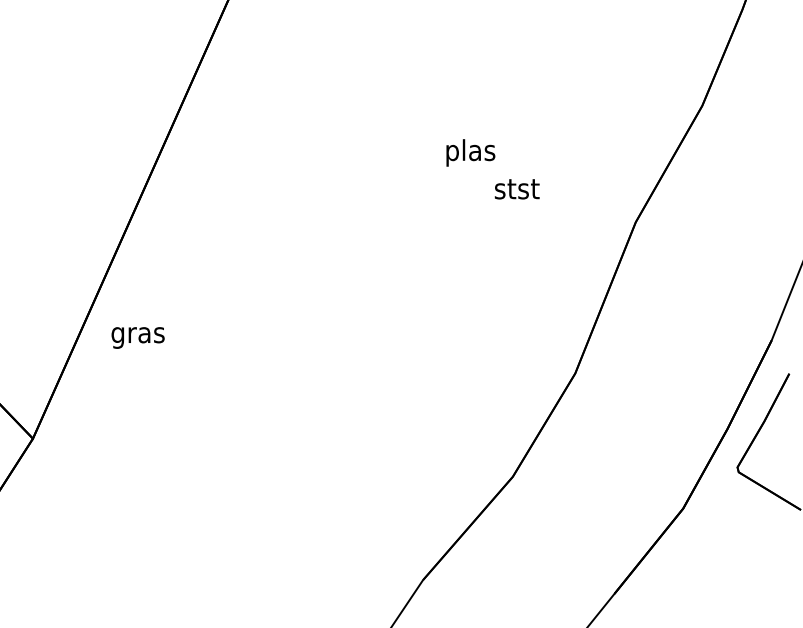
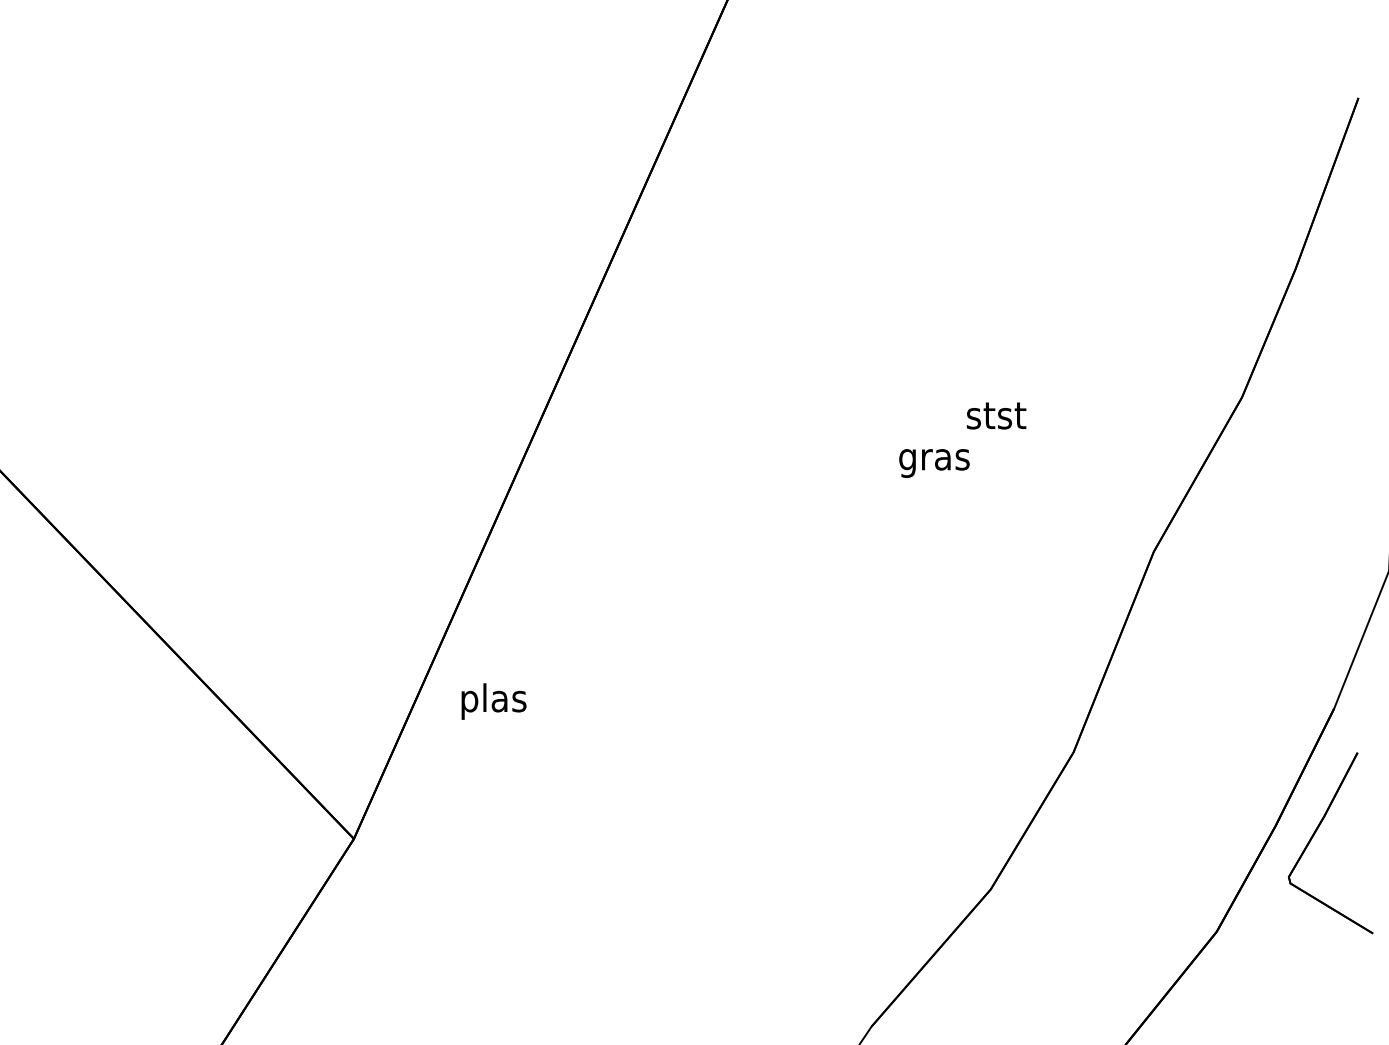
text: (470, 152) -> (934, 459), plas -> gras
text: (517, 188) -> (996, 415), moved
text: (138, 335) -> (493, 701), gras -> plas

